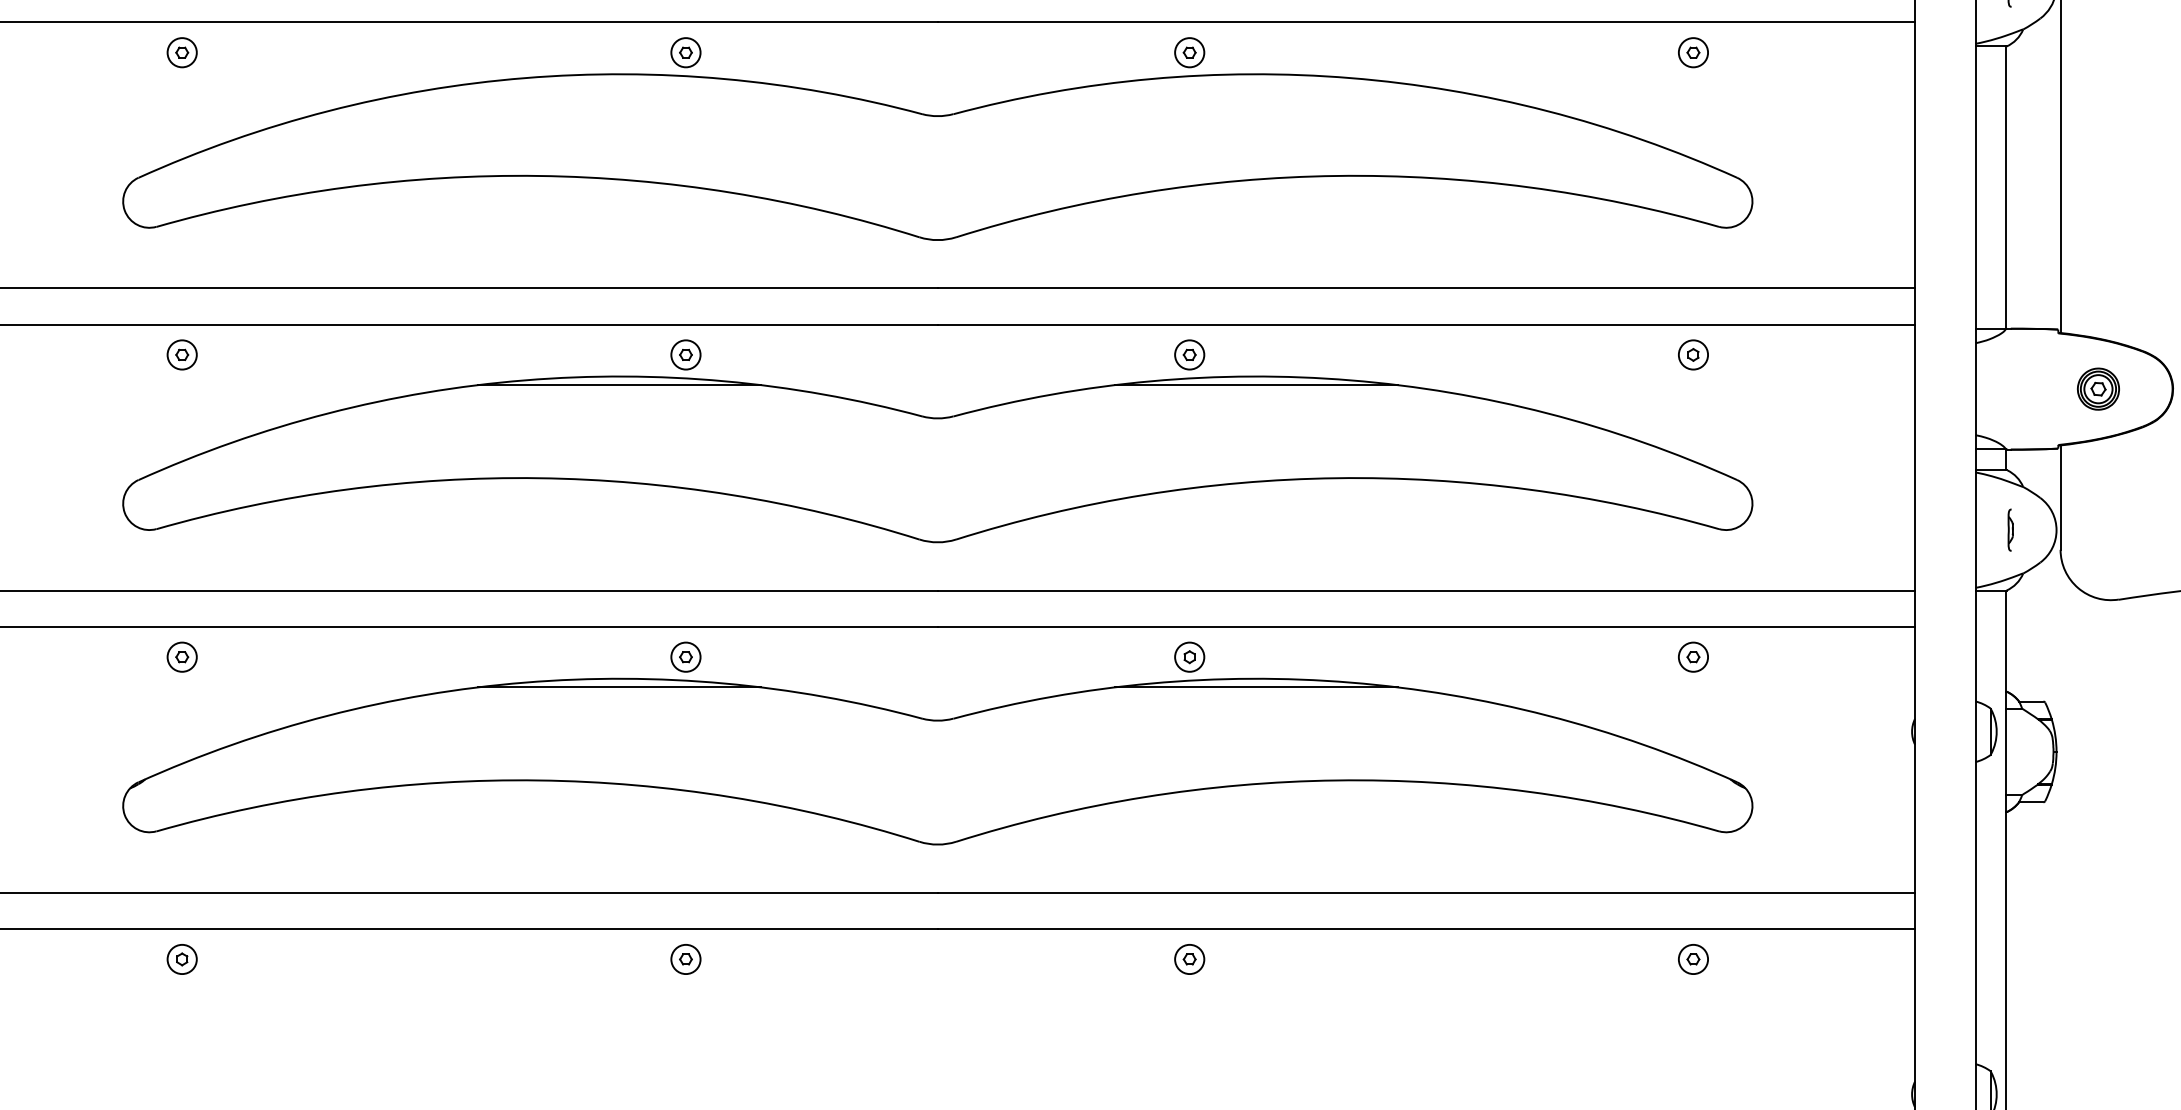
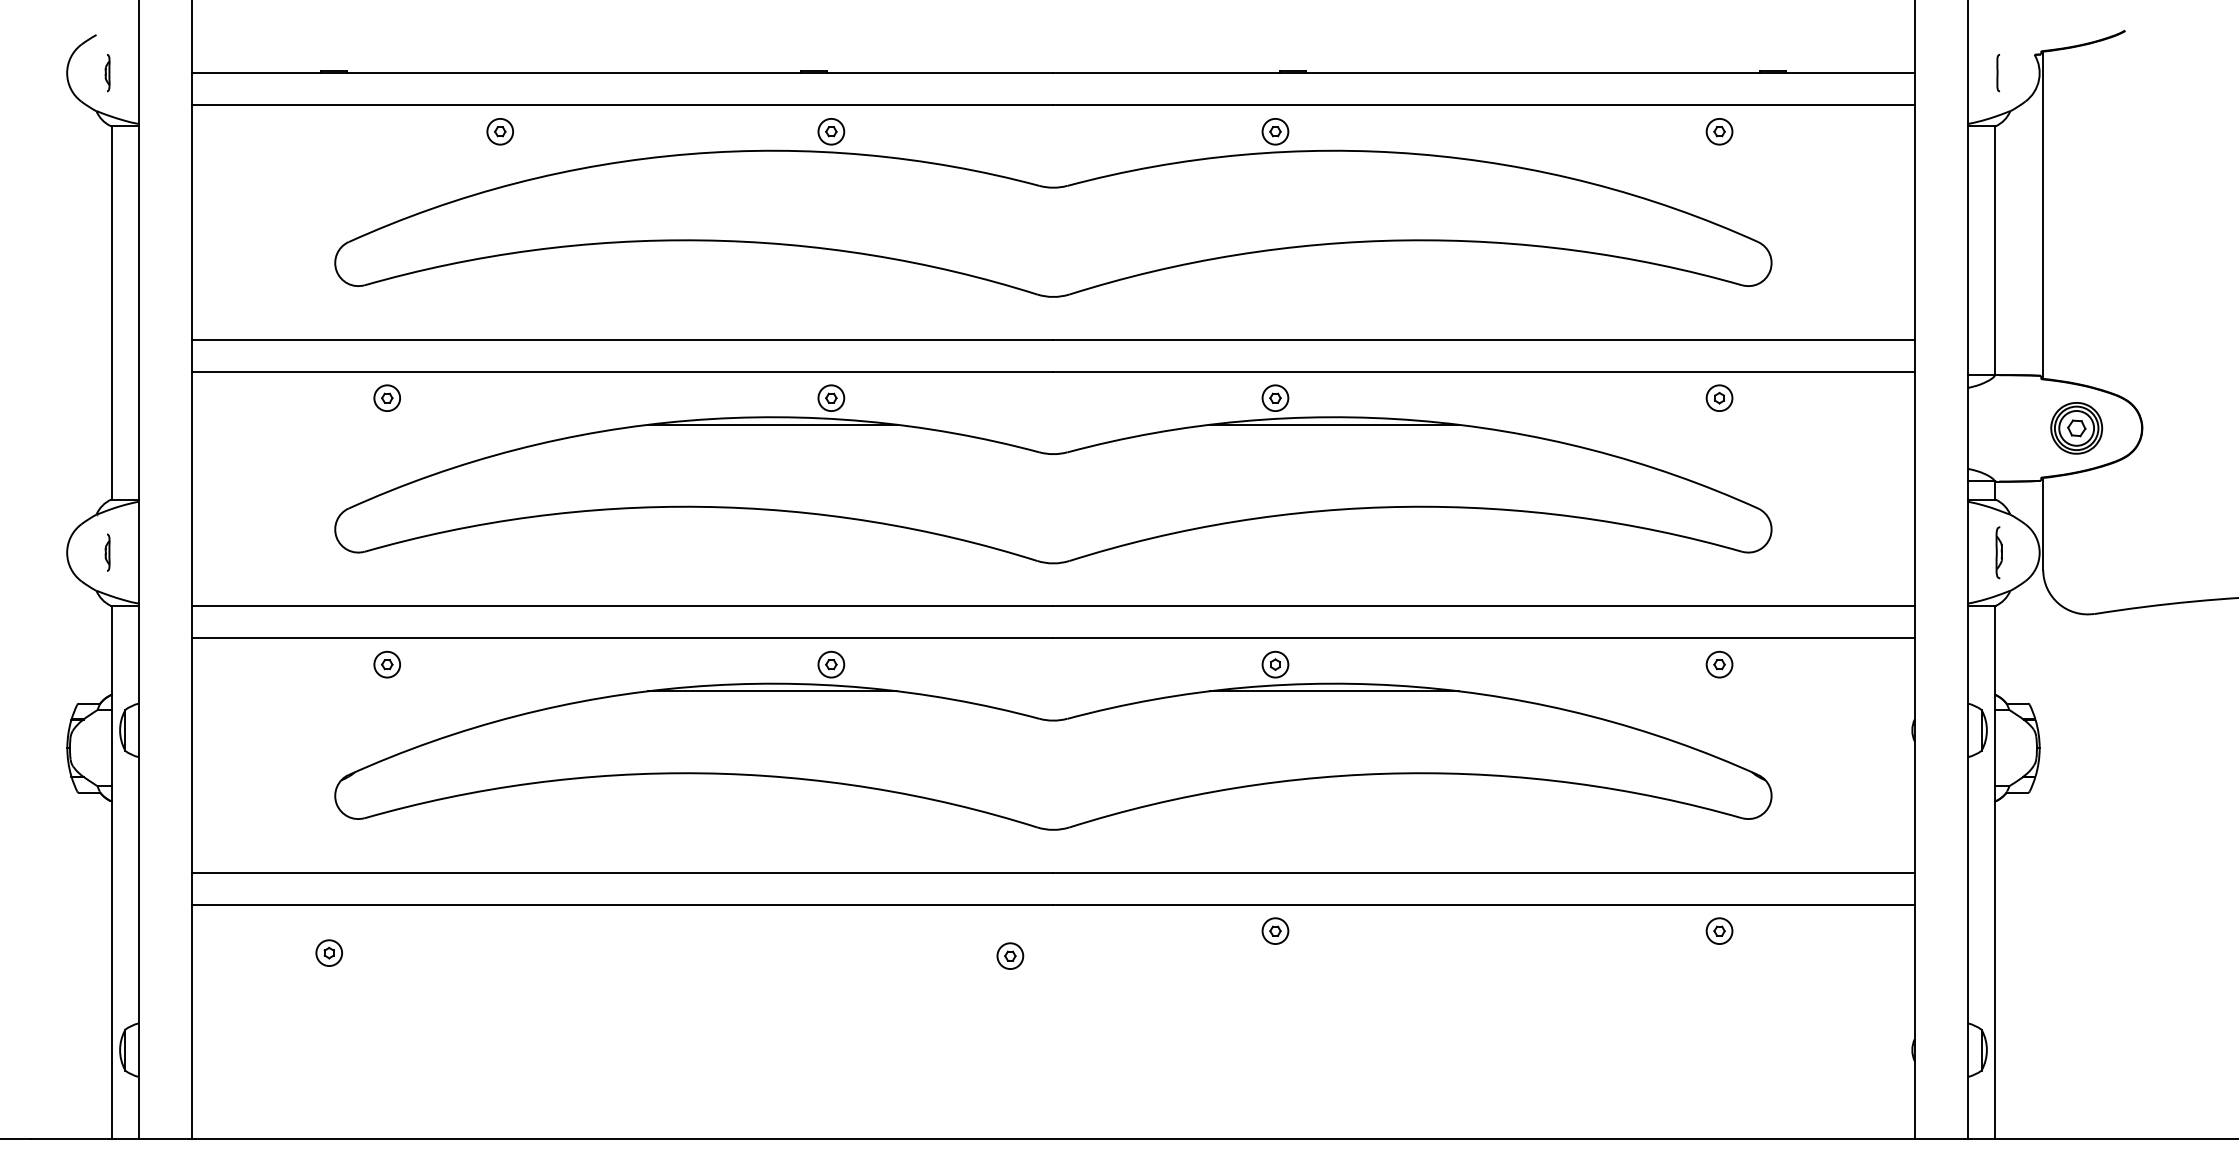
part: (181, 52) -> (499, 131), moved
part: (2098, 389) -> (2076, 428), size x1.4
part: (2010, 529) -> (1999, 552), size x1.4
part: (181, 958) -> (328, 952), moved
part: (686, 958) -> (1010, 955), moved

